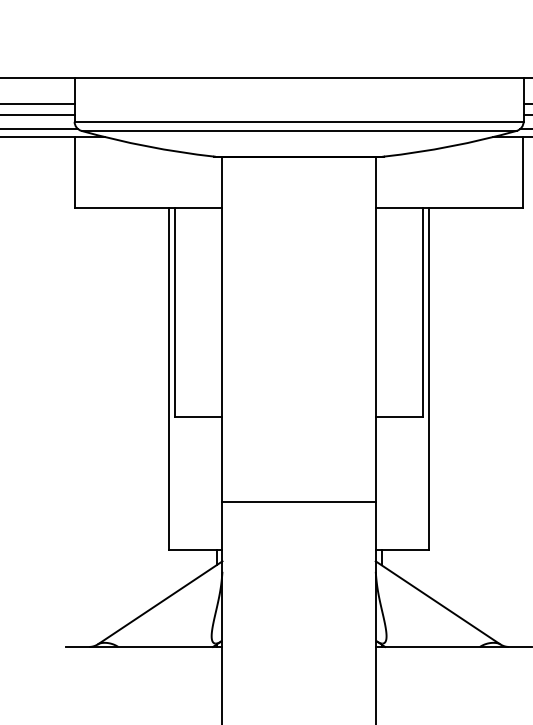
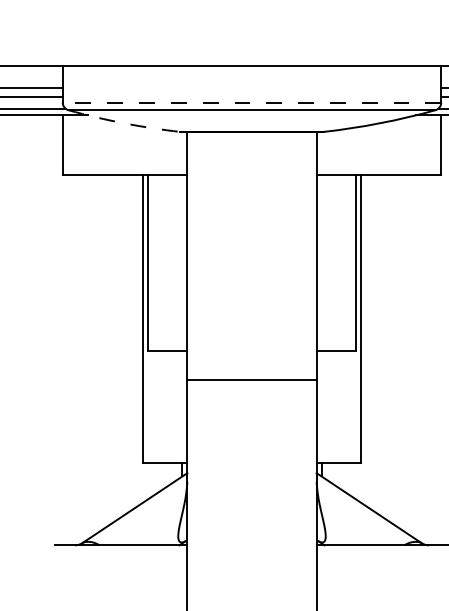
line: (298, 121) -> (251, 102), solid -> dashed
arc: (147, 146) -> (124, 123), solid -> dashed
line: (298, 502) -> (251, 379), moved

